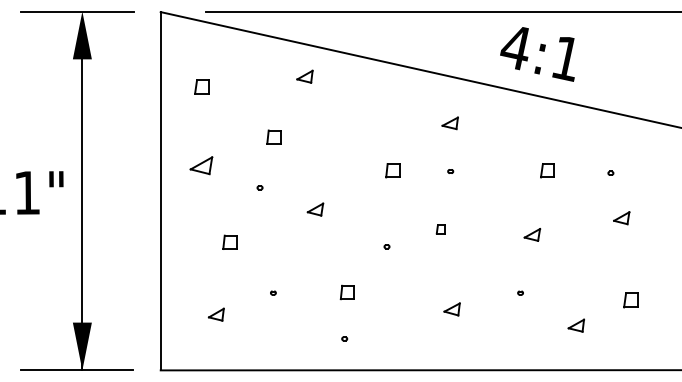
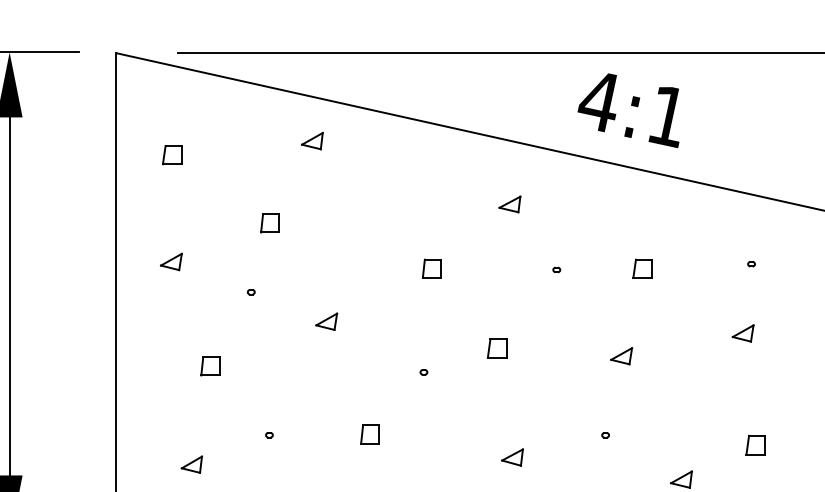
part: (200, 165) -> (170, 261), size x0.71
part: (450, 171) -> (556, 269), moved
part: (610, 172) -> (751, 263), moved
part: (440, 229) -> (496, 348), size x1.67

